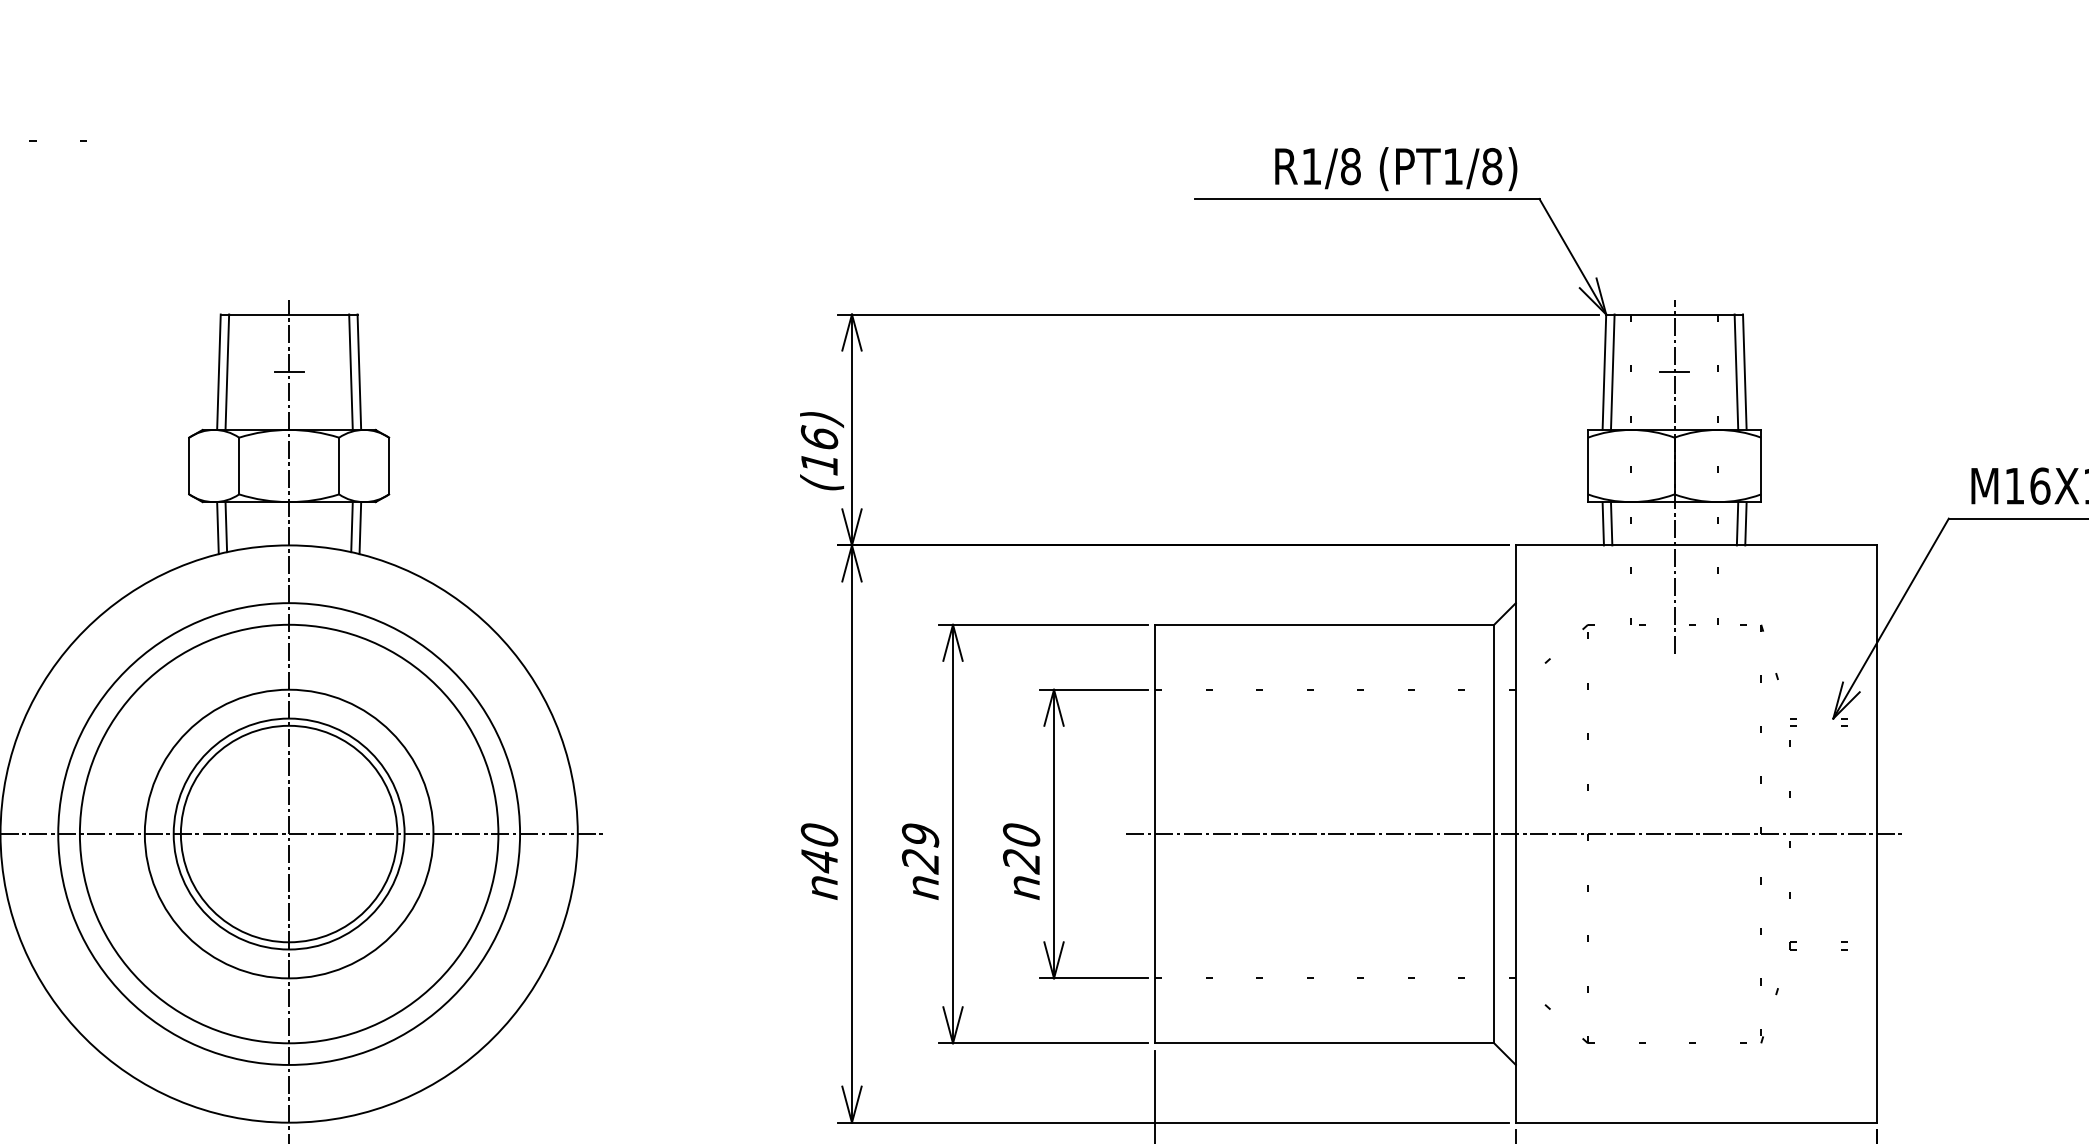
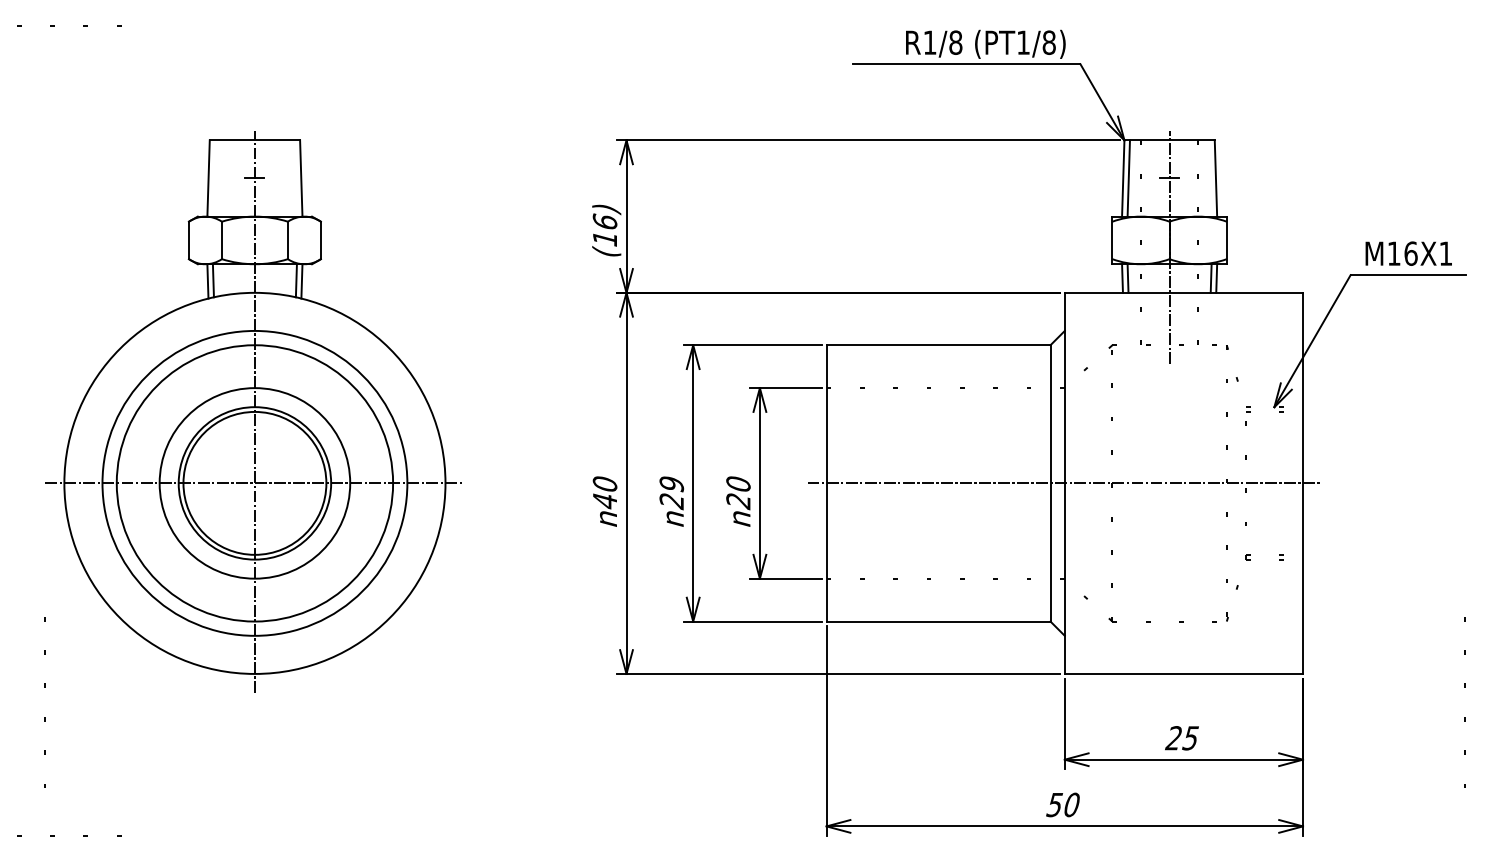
line: (226, 372) -> (213, 178), removed
line: (350, 372) -> (295, 178), removed
line: (1736, 372) -> (1210, 178), removed

